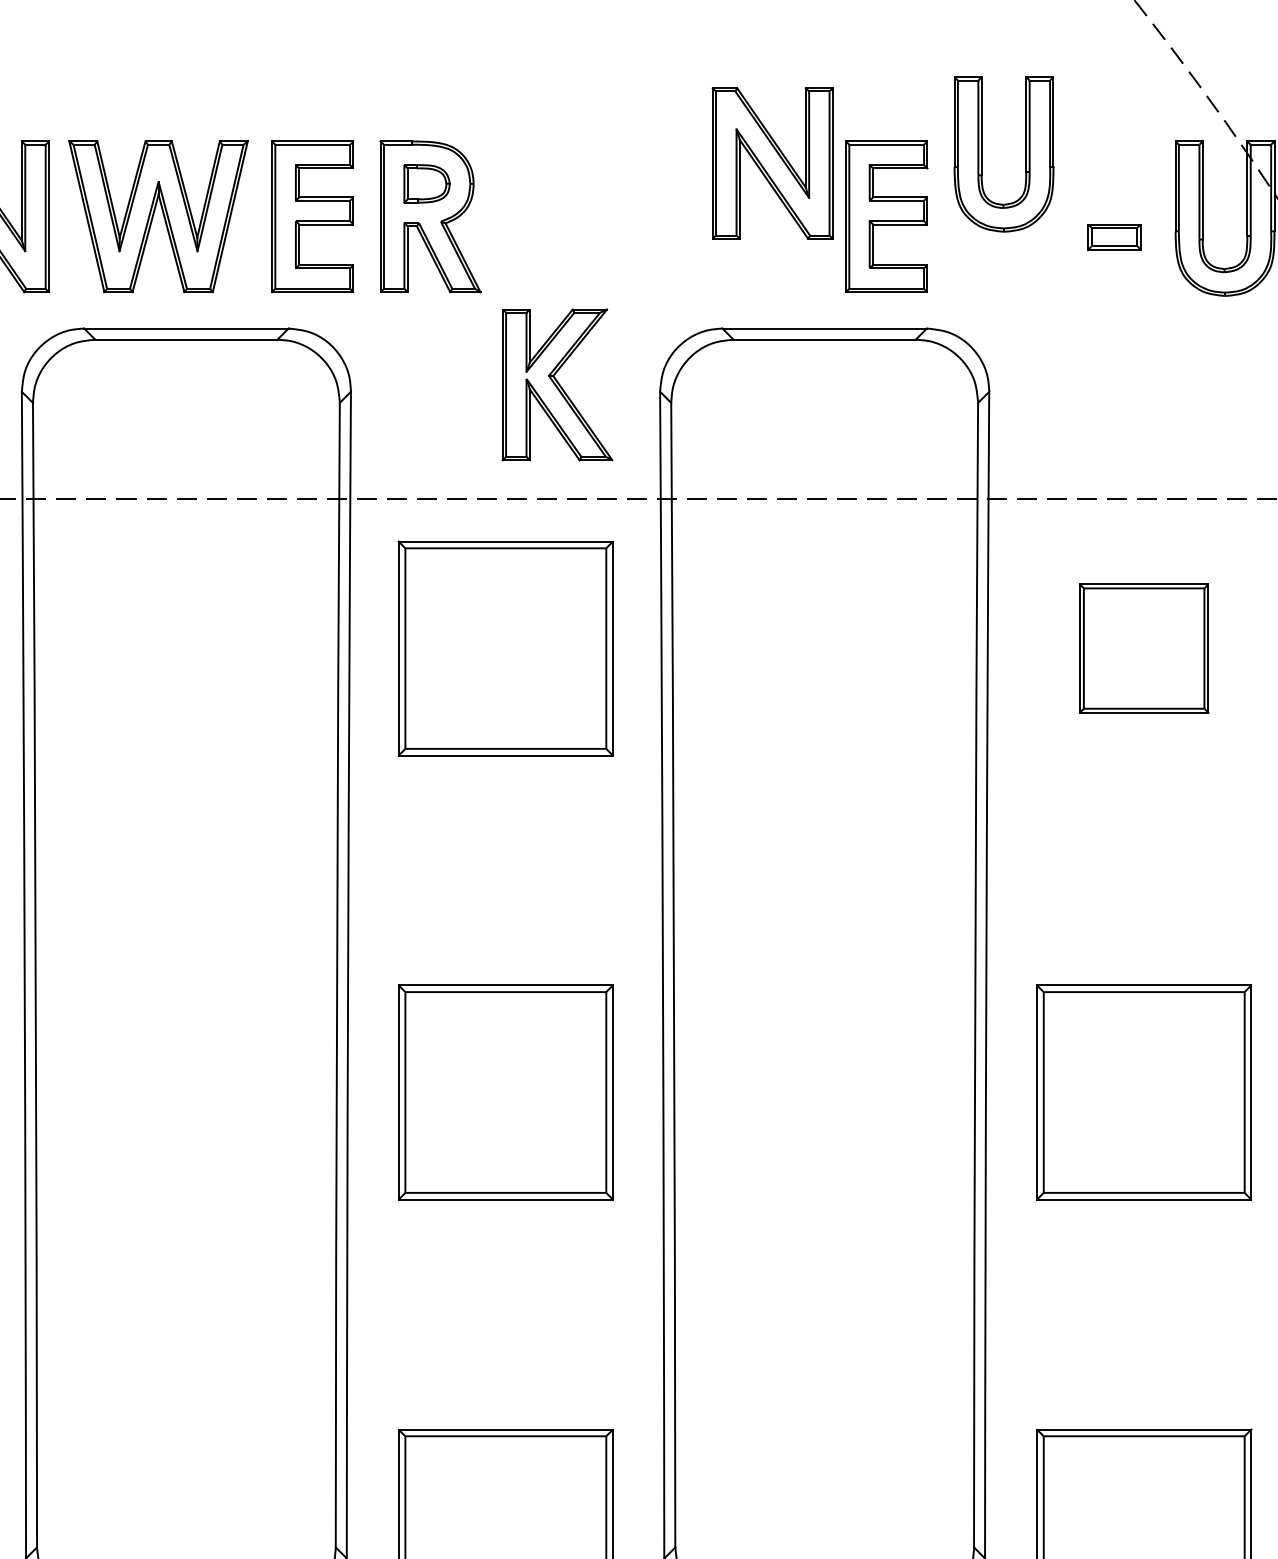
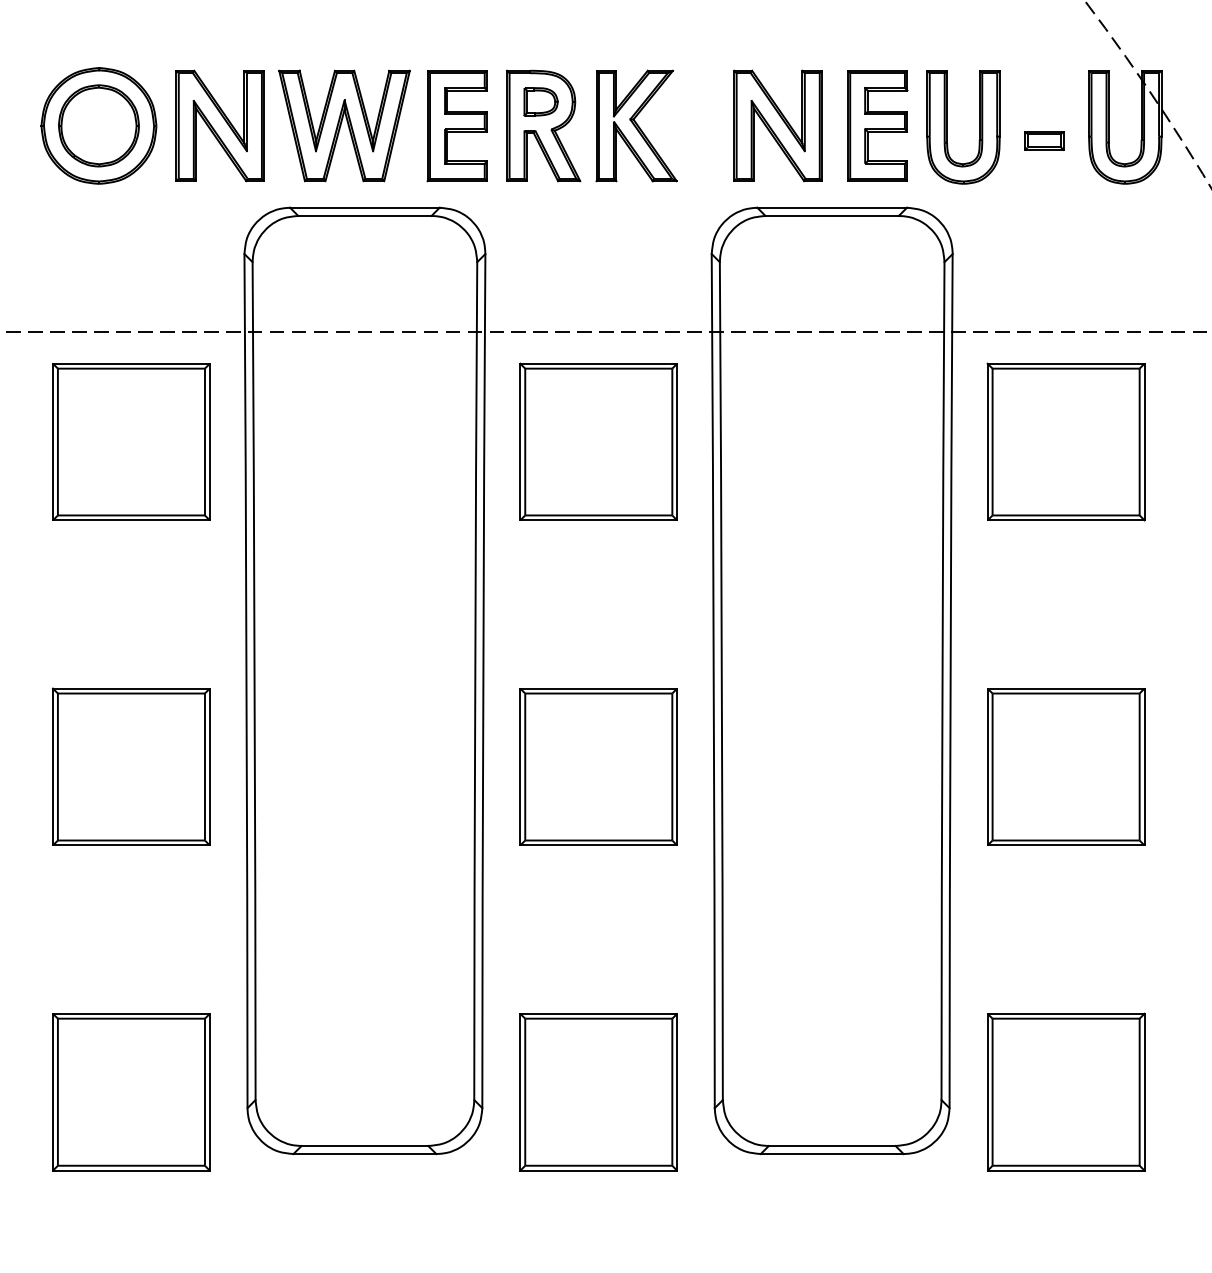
part: (982, 154) -> (947, 127), moved
part: (771, 162) -> (777, 125), moved
part: (557, 384) -> (636, 125), moved
part: (1143, 647) -> (1065, 441), size x1.67

